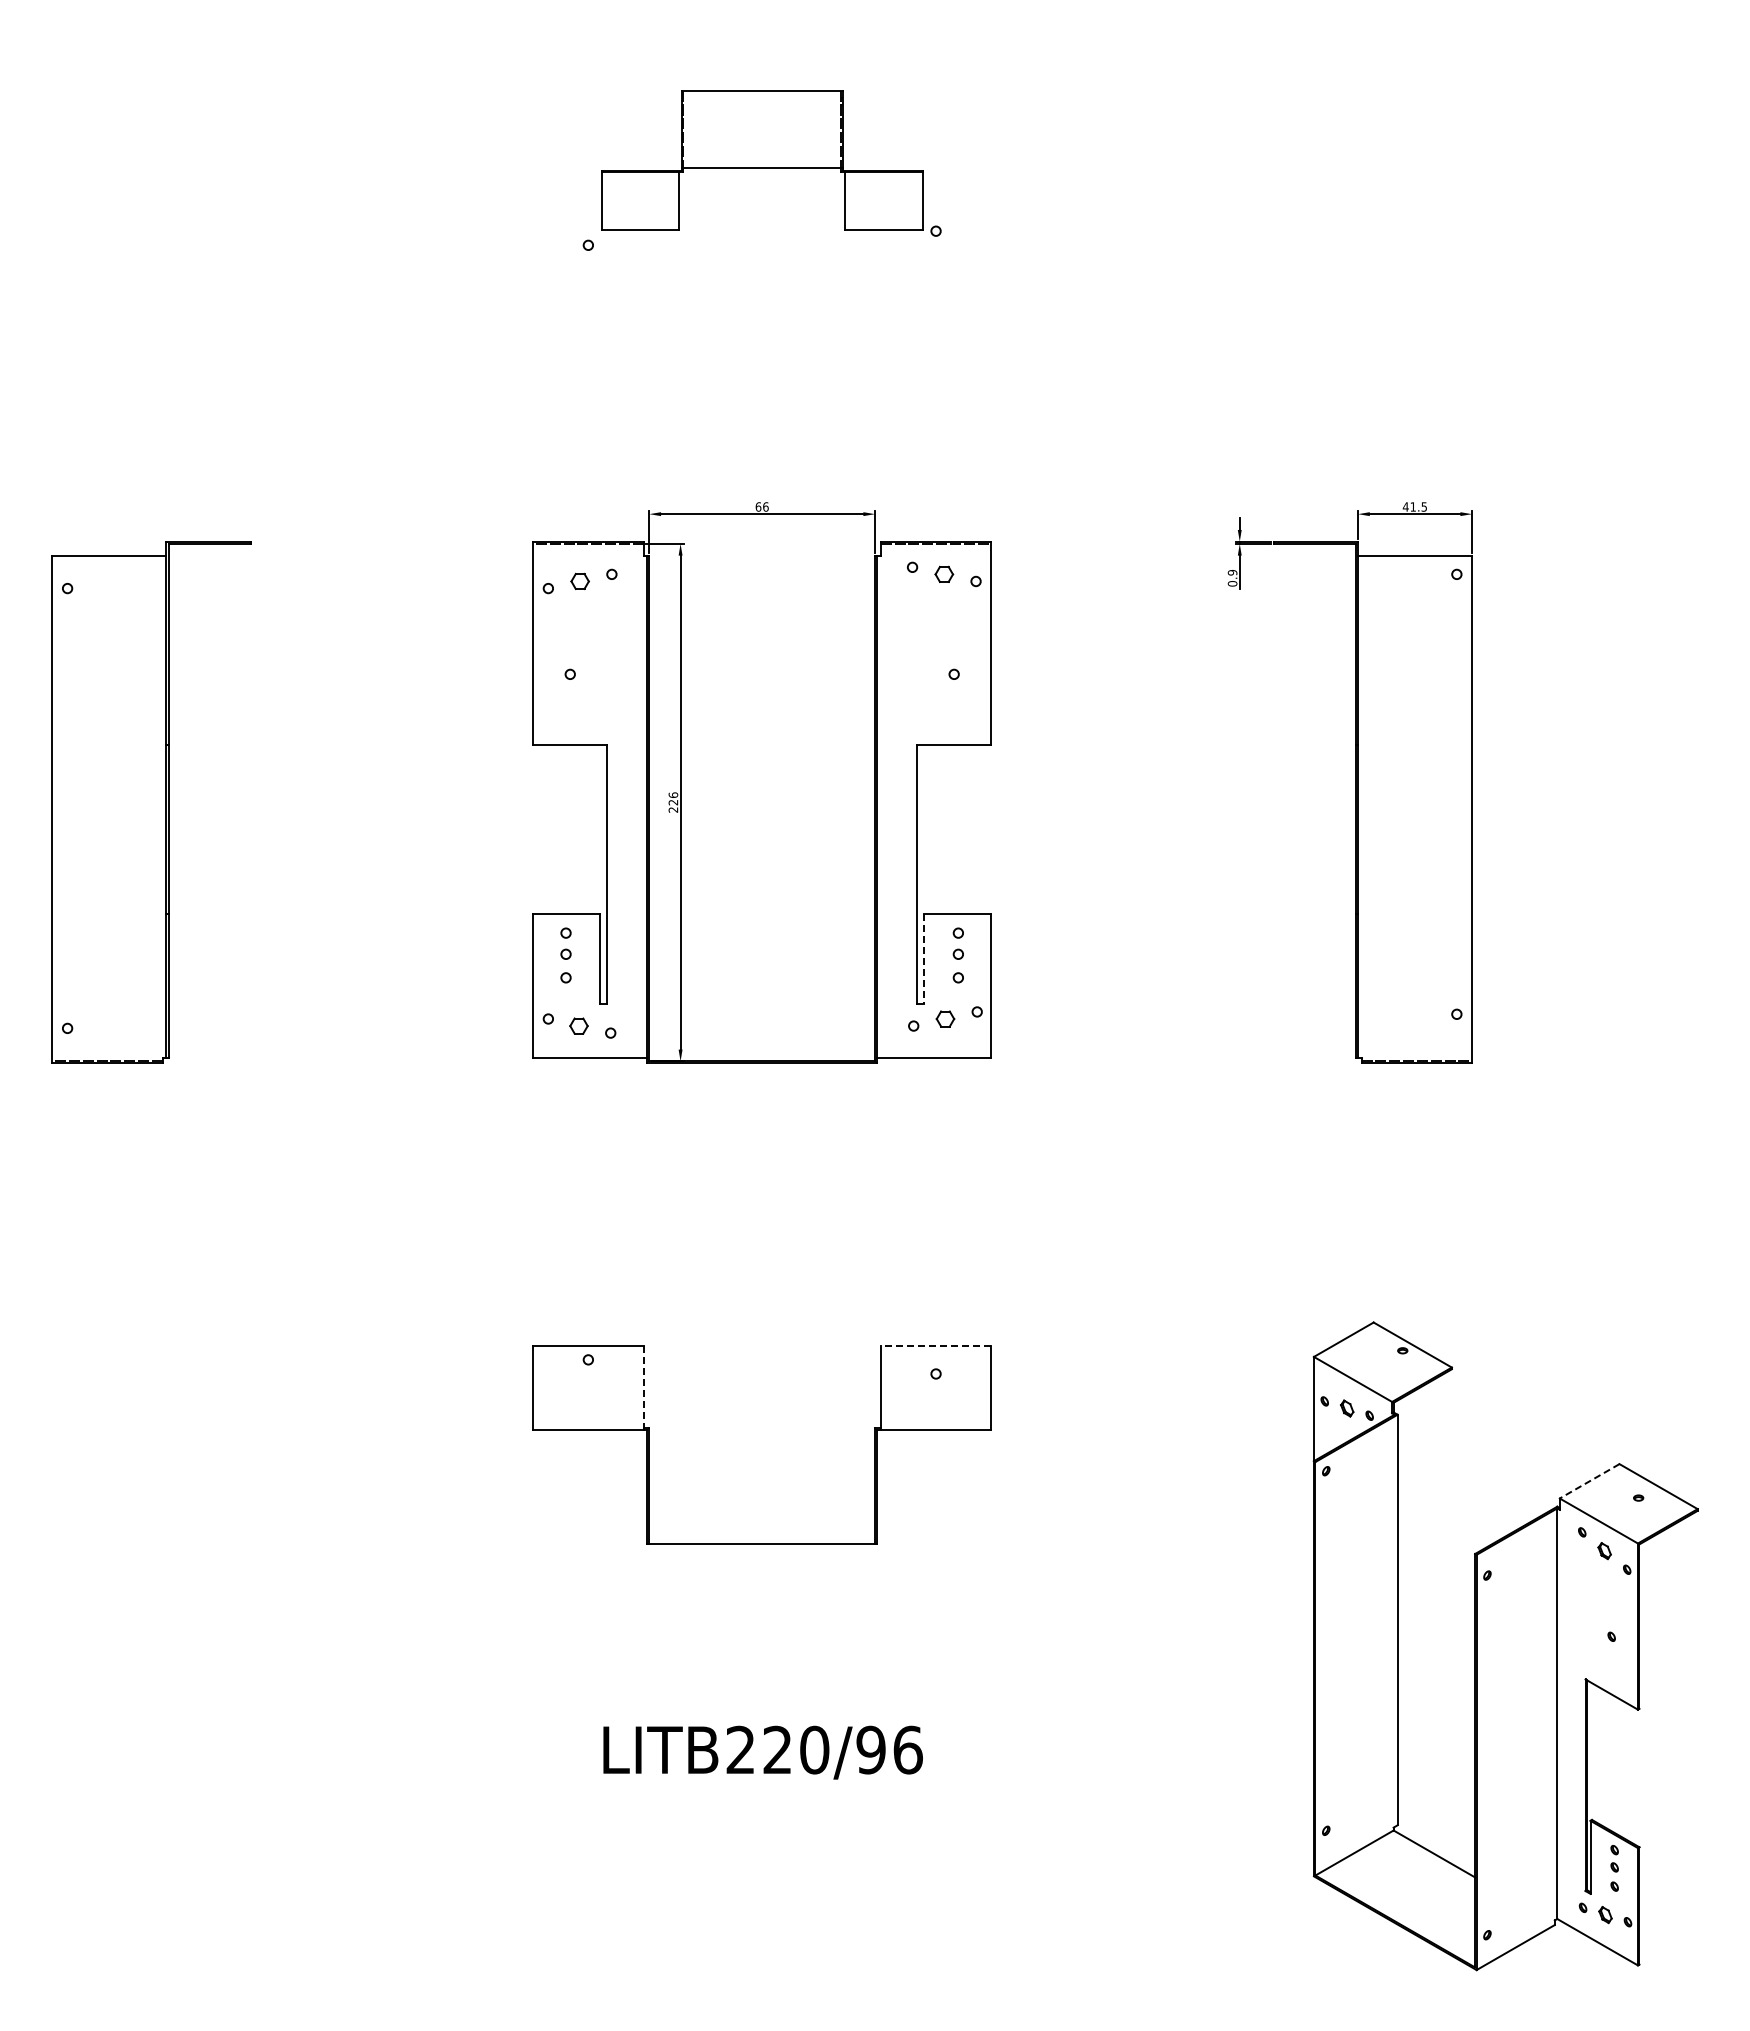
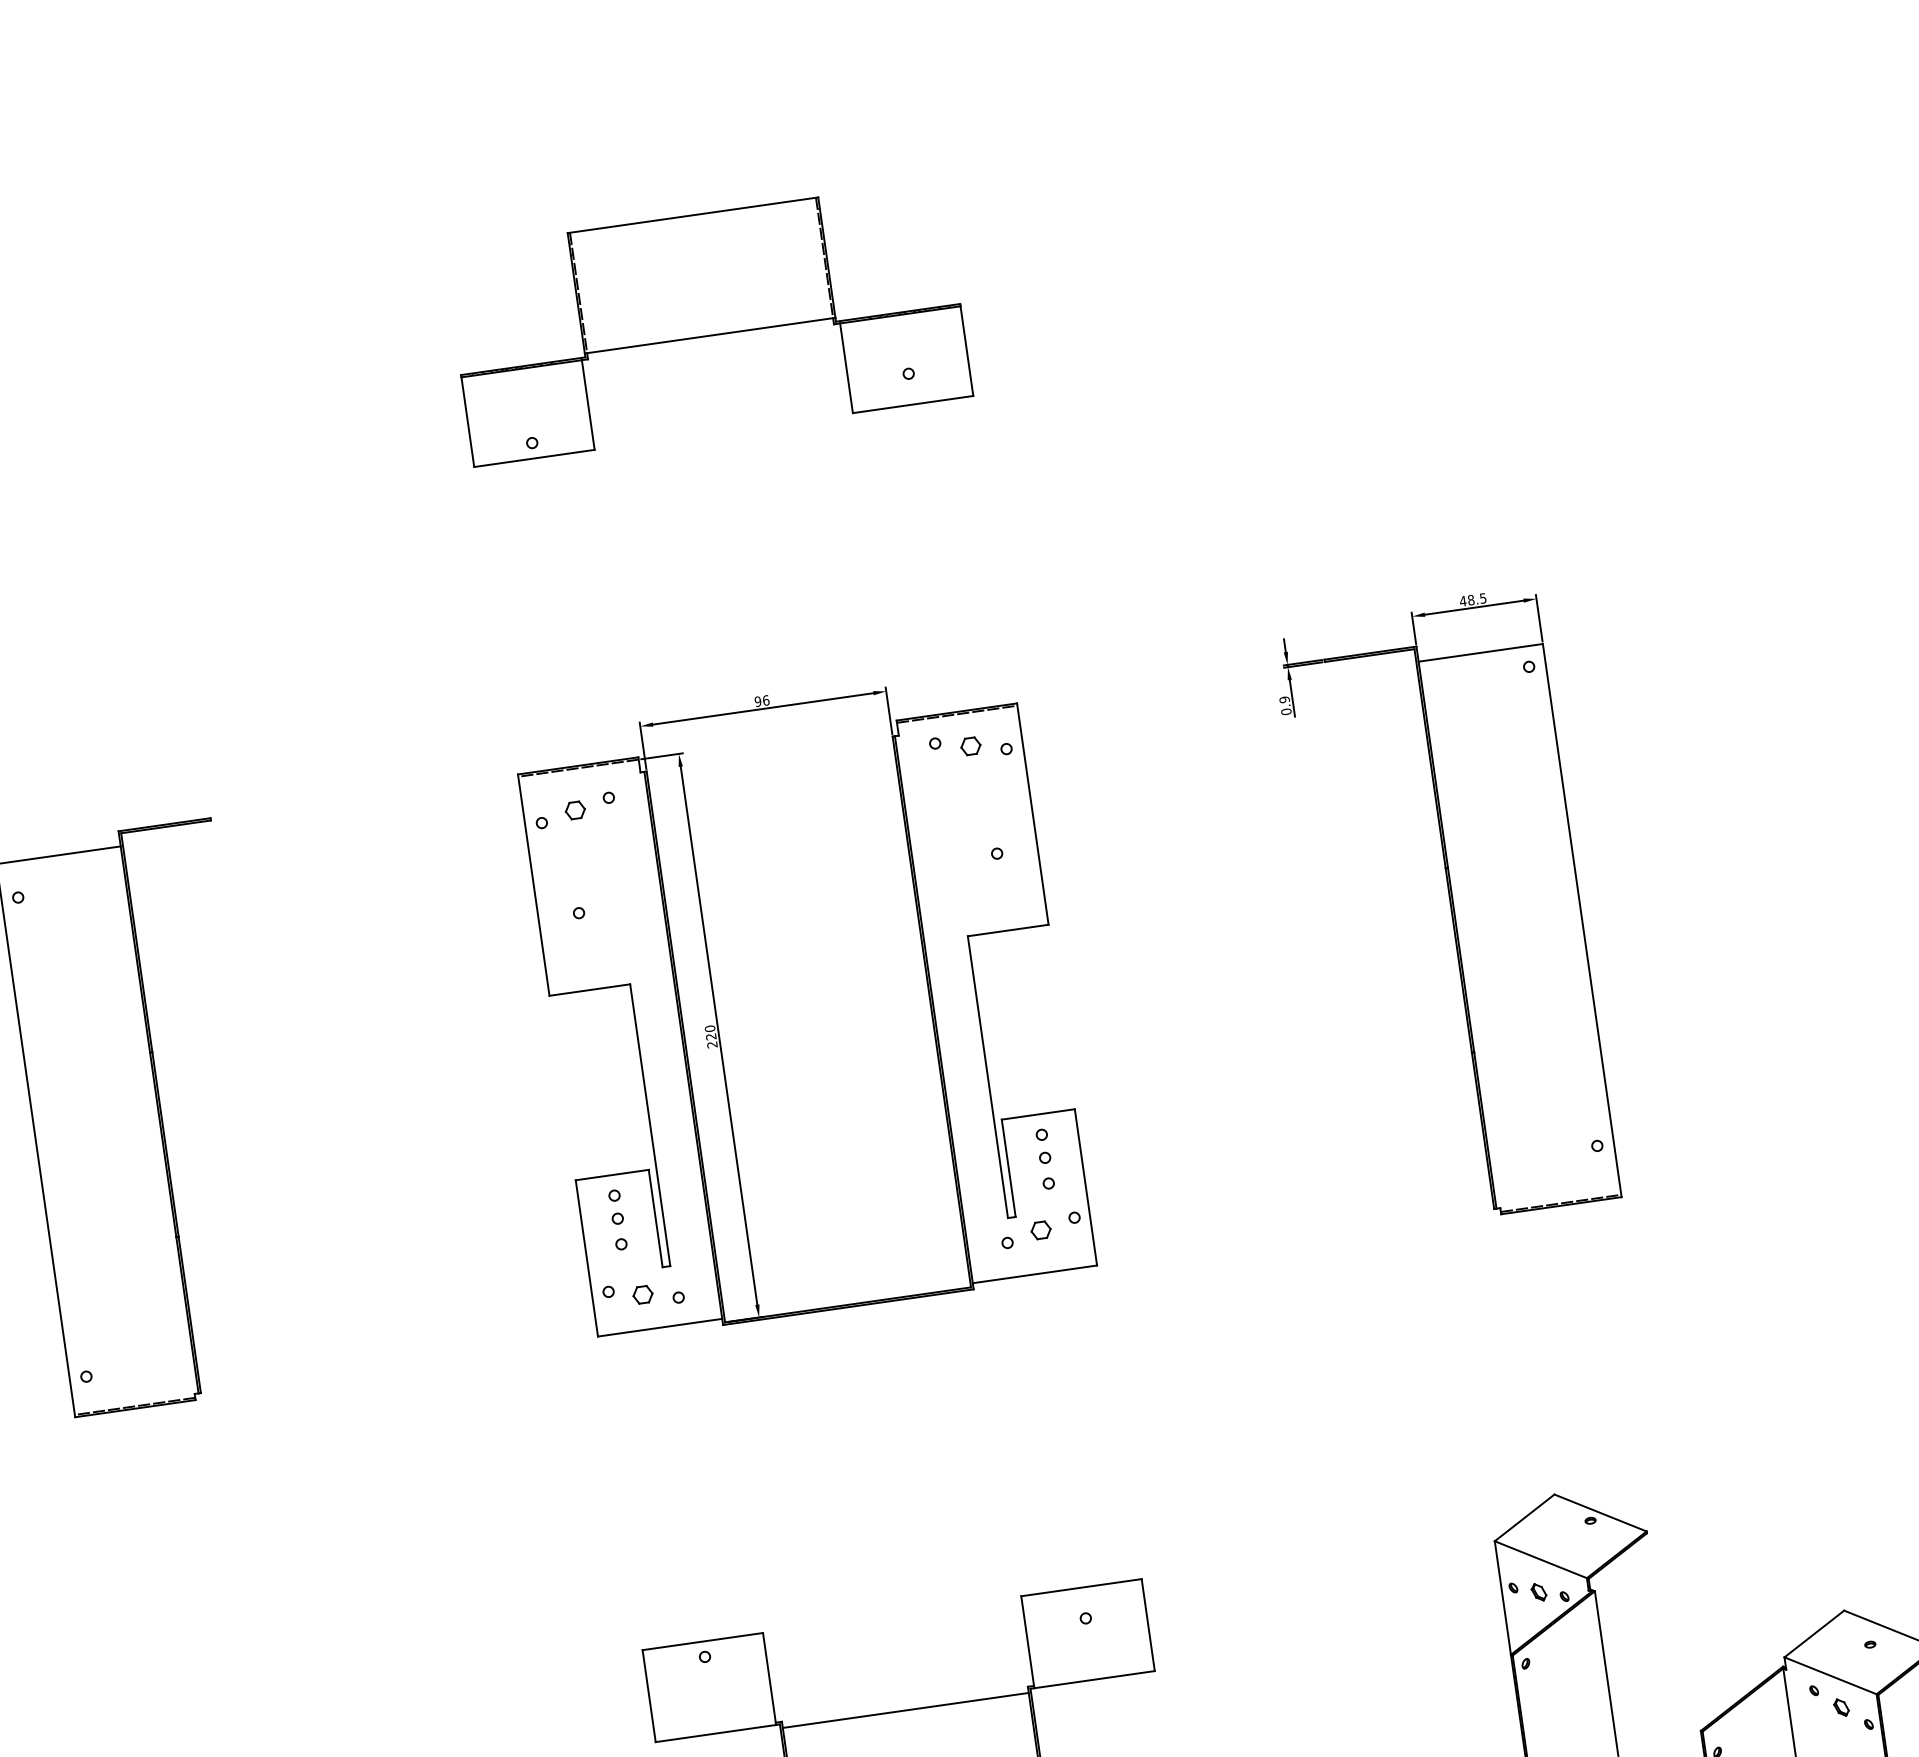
part: (761, 159) -> (707, 322), size x1.43
text: (758, 506) -> (758, 701), 66 -> 96
text: (1413, 506) -> (1471, 599), 41.5 -> 48.5
text: (672, 794) -> (708, 1028), 226 -> 220
line: (924, 959) -> (1009, 1168), dashed -> solid
line: (935, 1345) -> (1080, 1587), dashed -> solid
line: (643, 1388) -> (769, 1679), dashed -> solid
line: (762, 1433) -> (906, 1710), added
line: (1589, 1481) -> (1814, 1634), dashed -> solid

